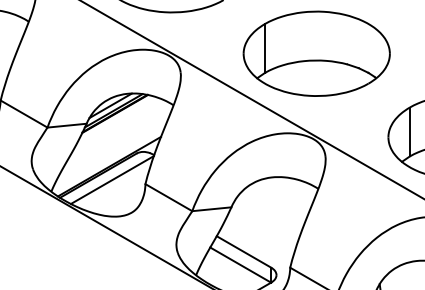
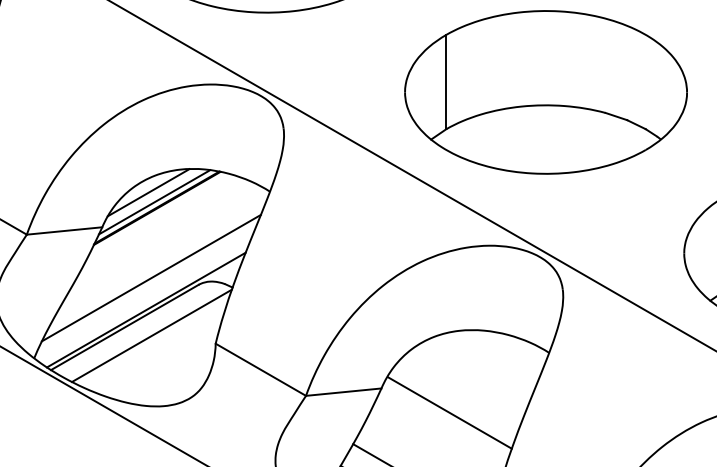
line: (111, 149) -> (150, 276), added
line: (266, 219) -> (449, 411), added

